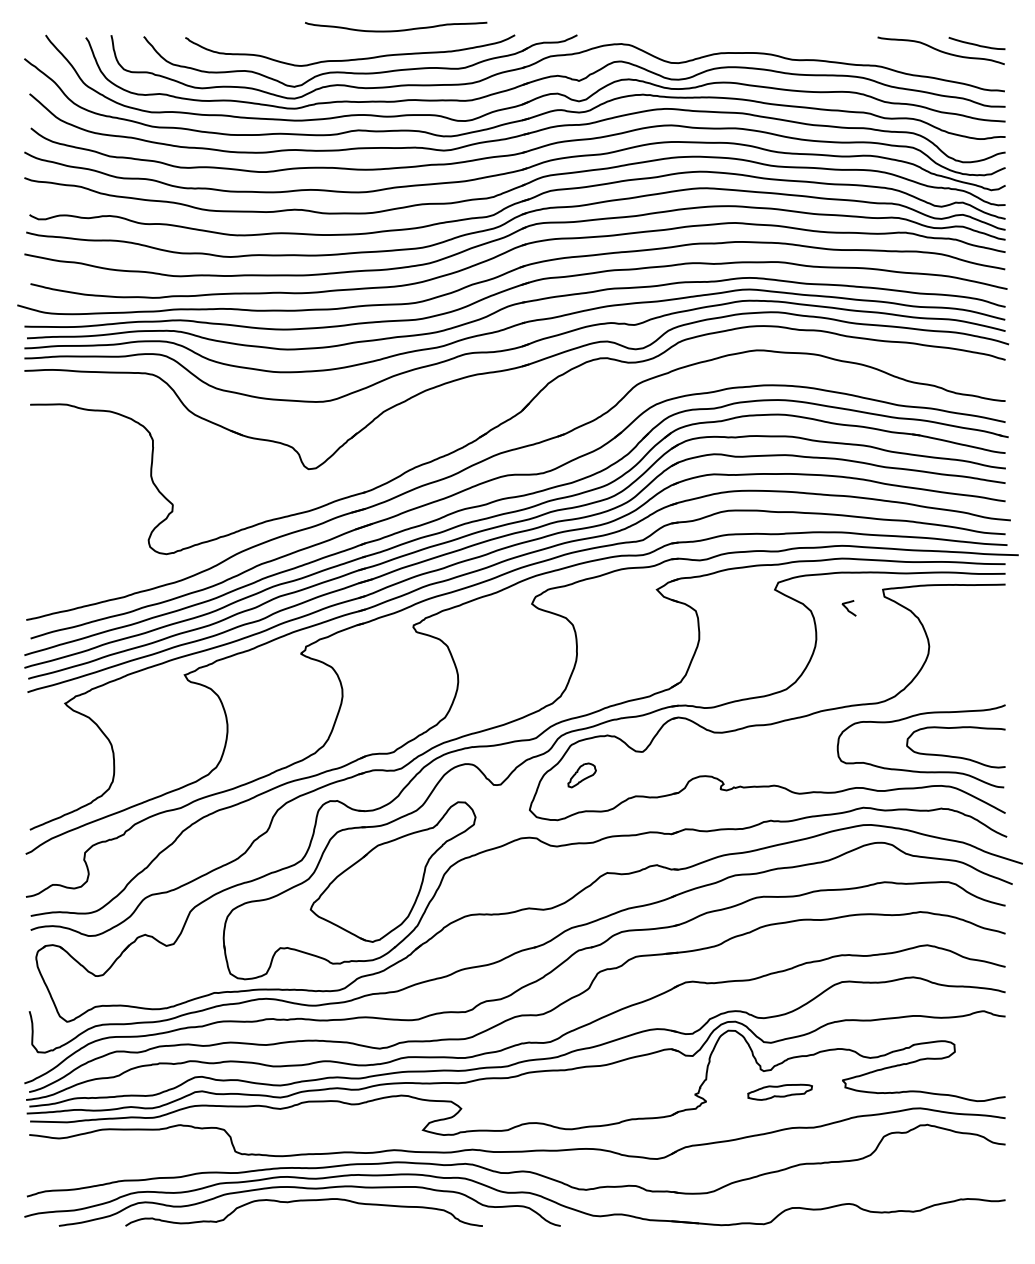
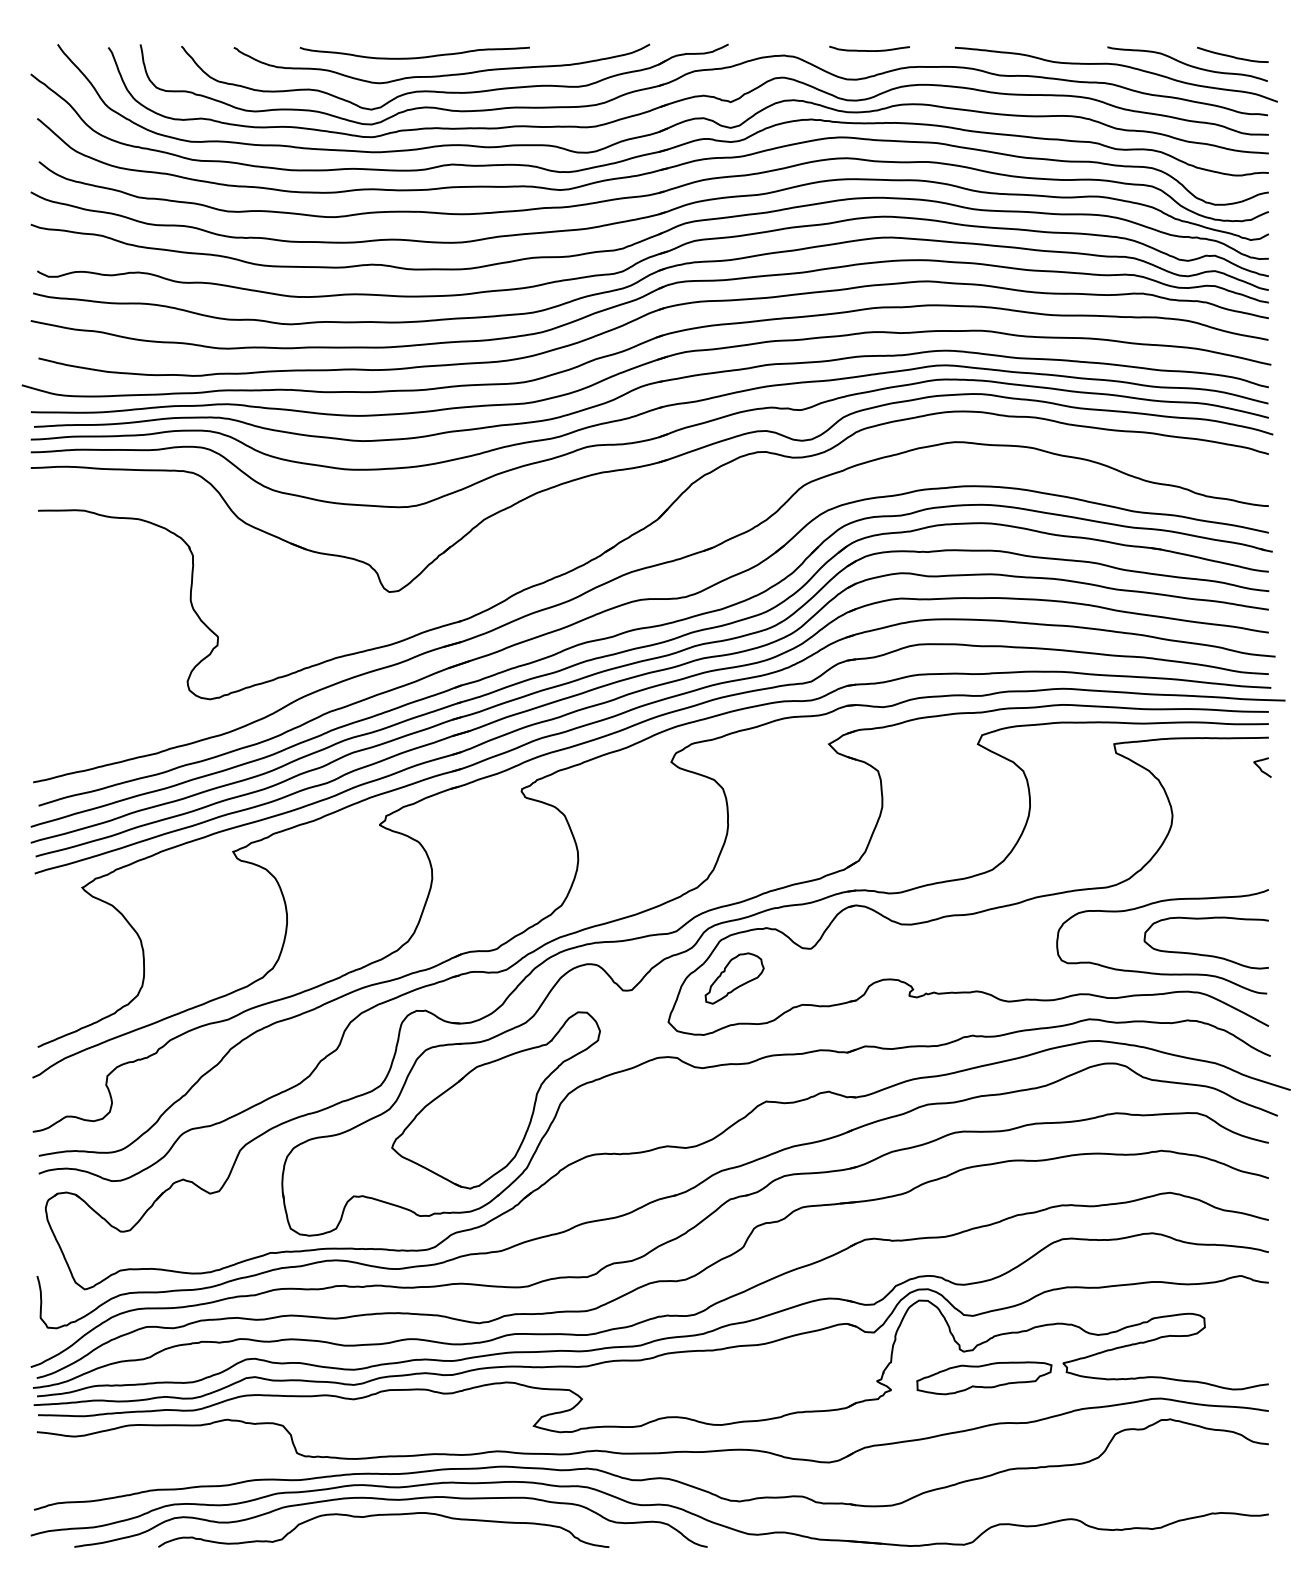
curve: (395, 30) -> (414, 57), moved
curve: (689, 40) -> (869, 50), added
curve: (887, 52) -> (1120, 66), added
curve: (848, 609) -> (1261, 768), moved
part: (582, 775) -> (734, 978), size x1.67
part: (780, 1092) -> (984, 1378), size x1.67

